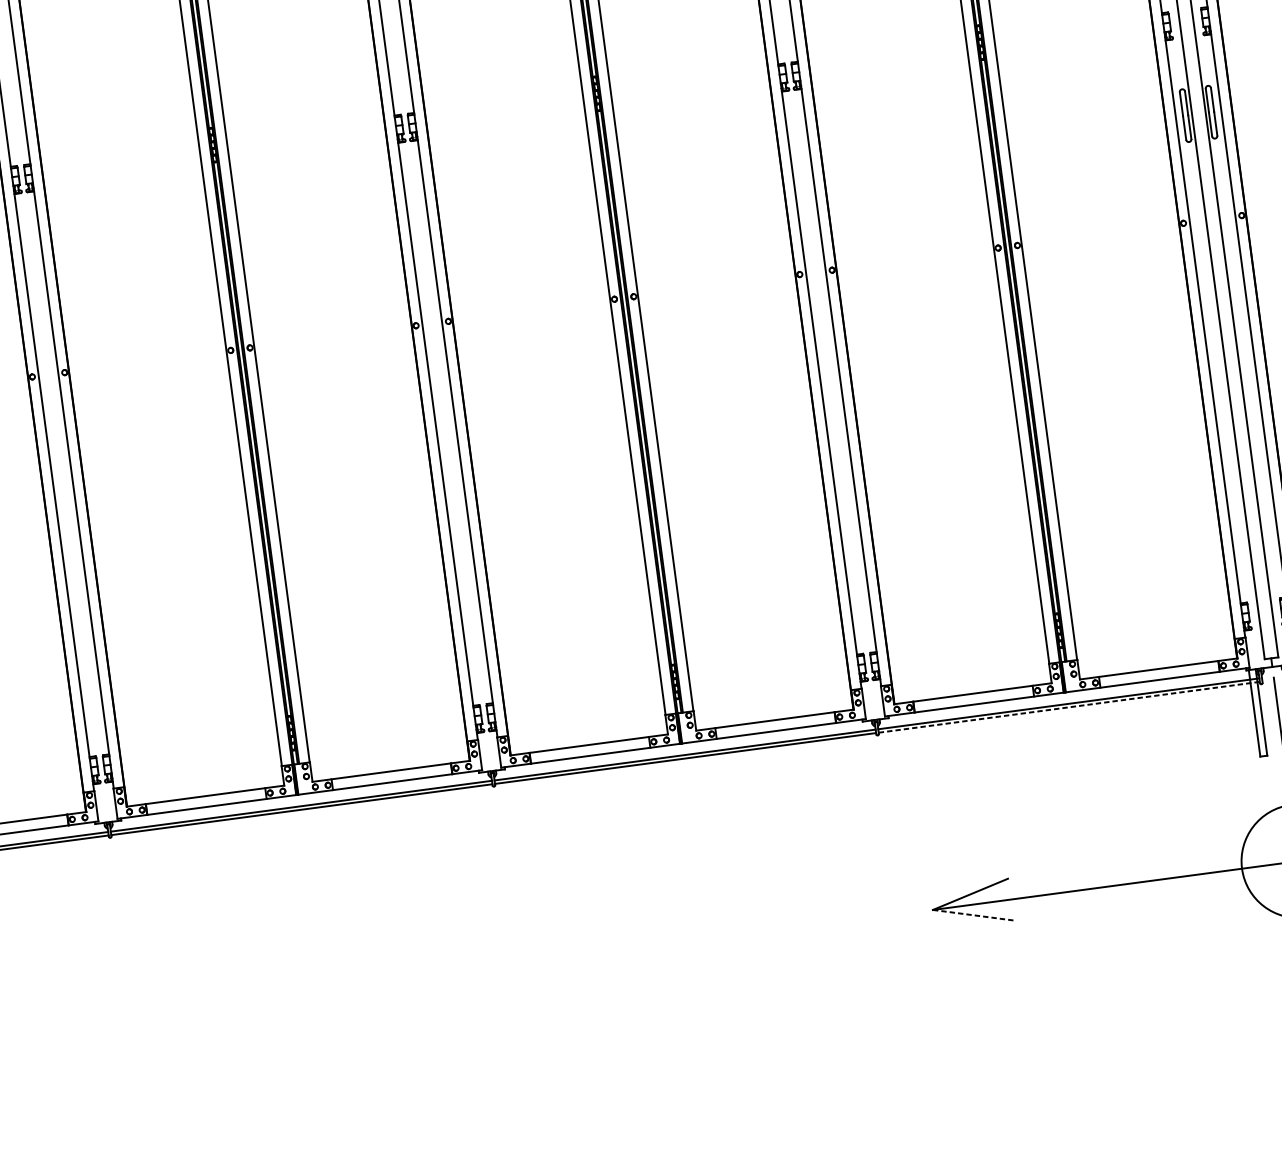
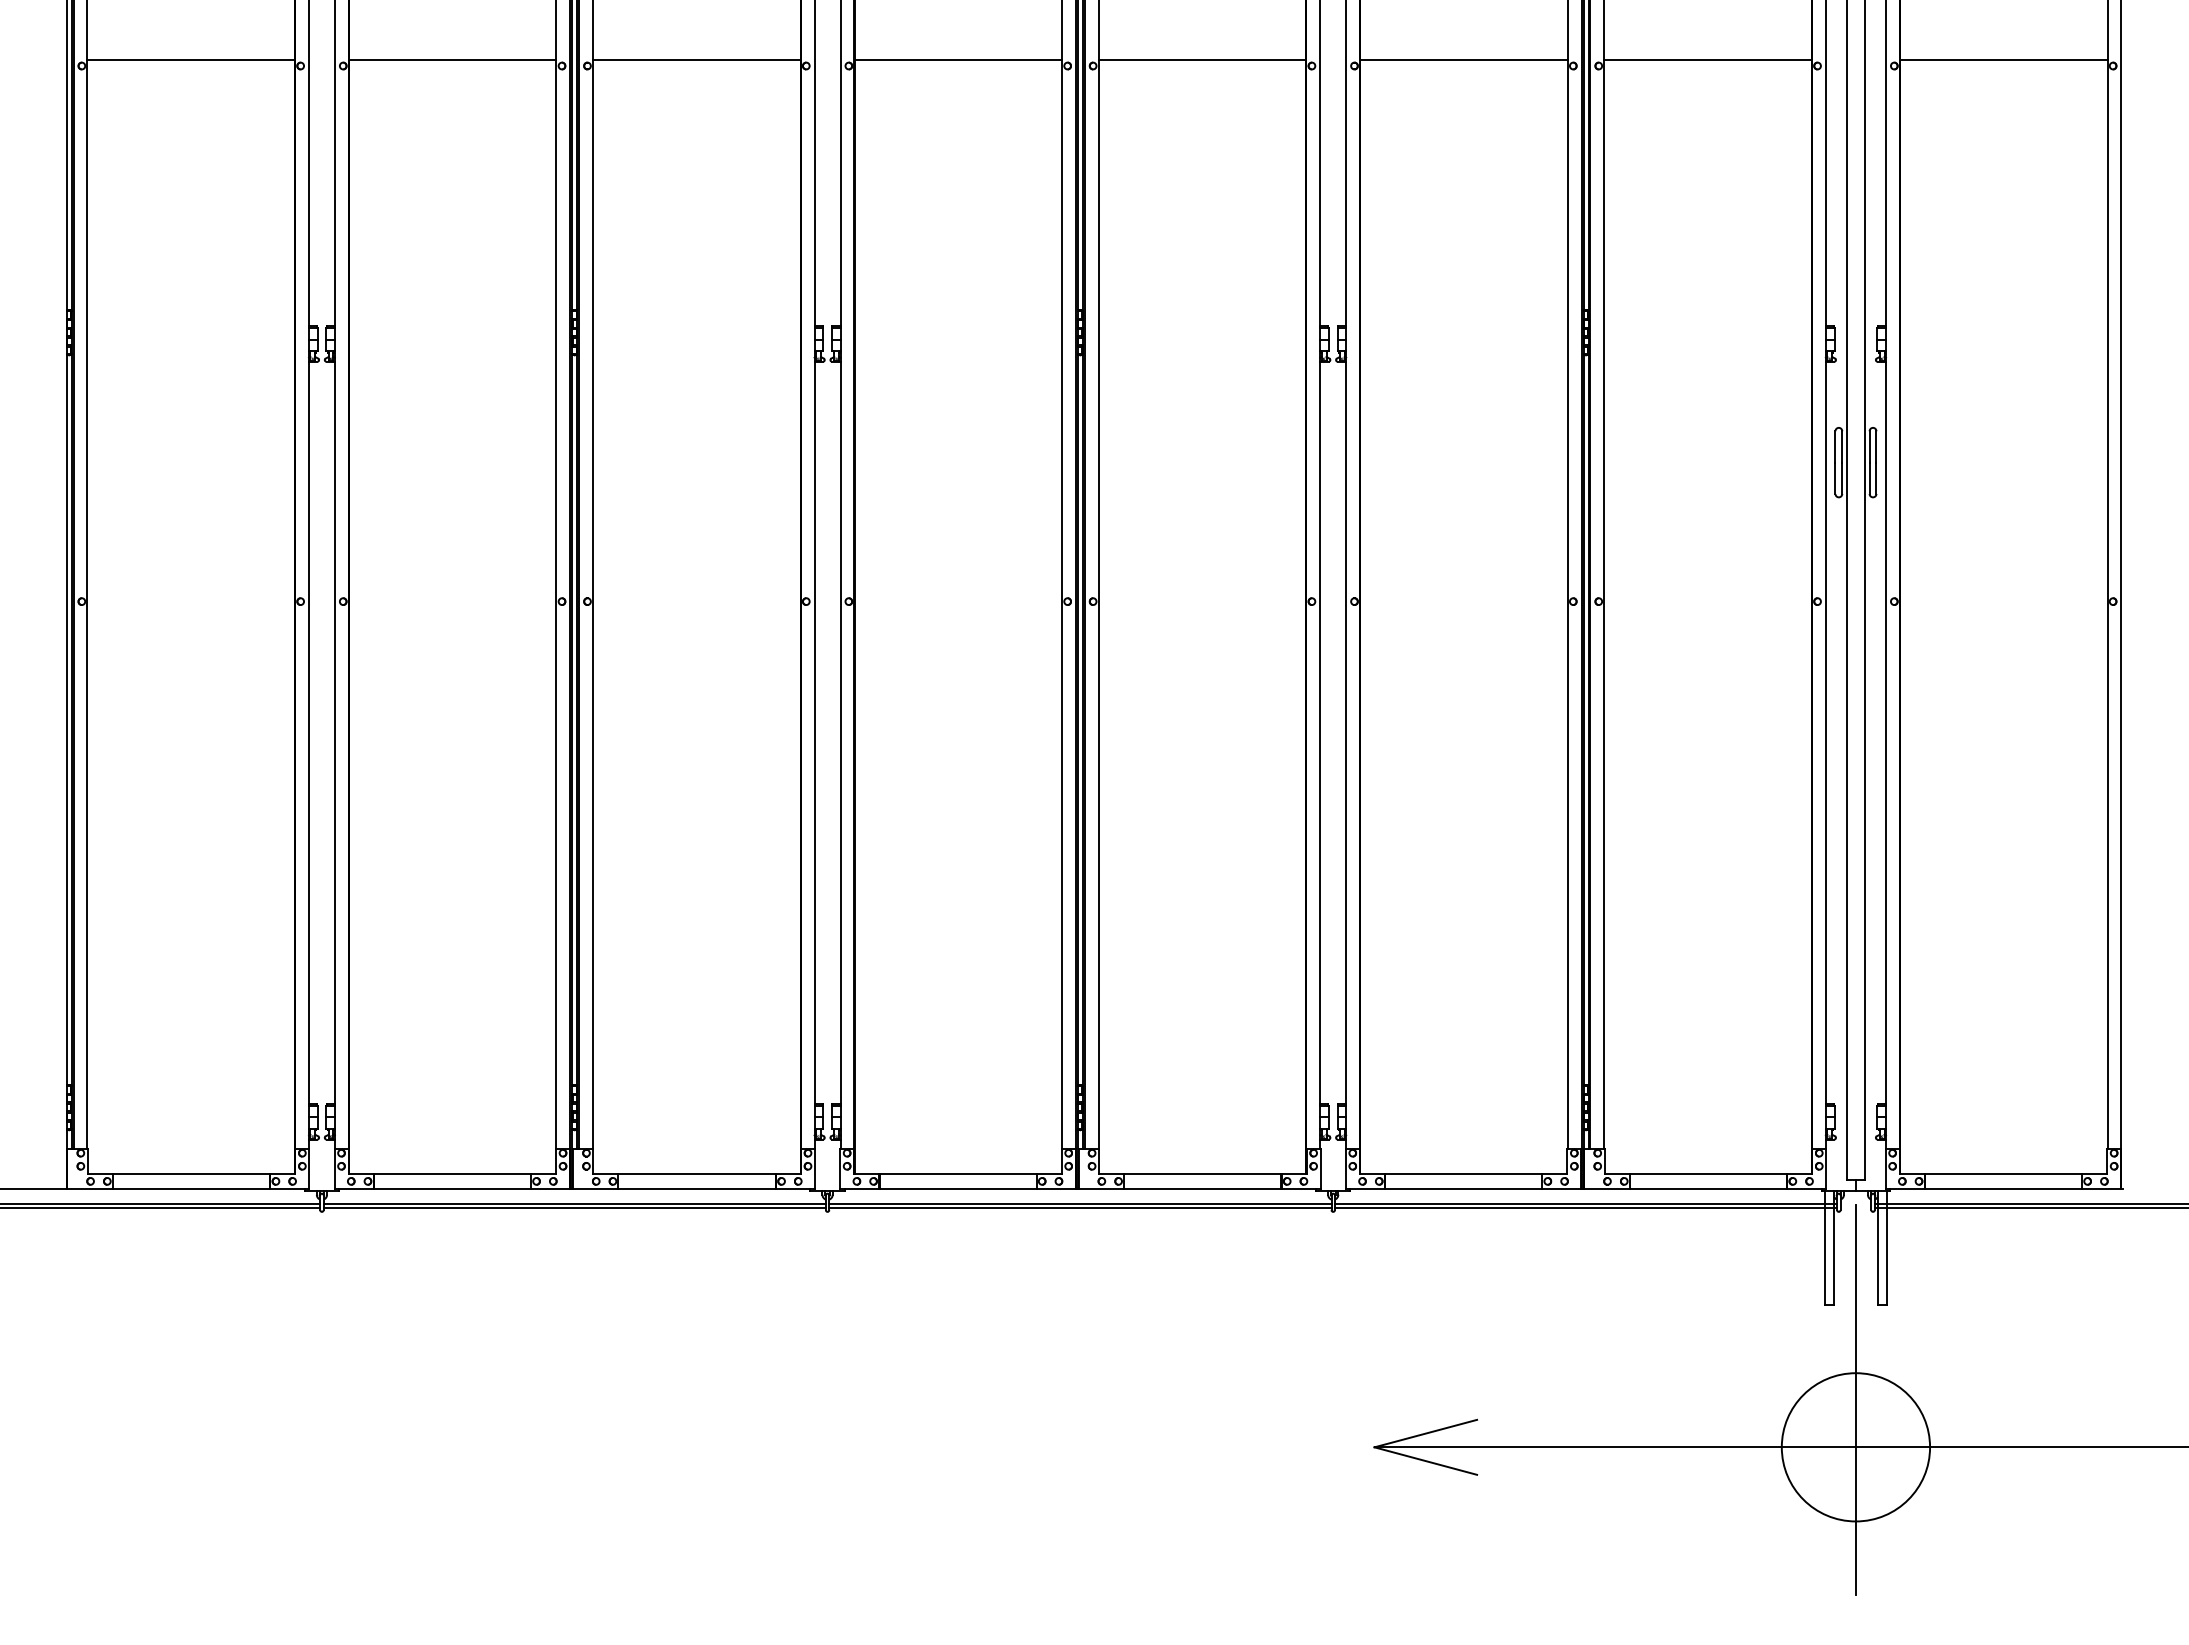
line: (1069, 707) -> (1586, 1208), dashed -> solid
line: (973, 915) -> (1426, 1461), dashed -> solid

